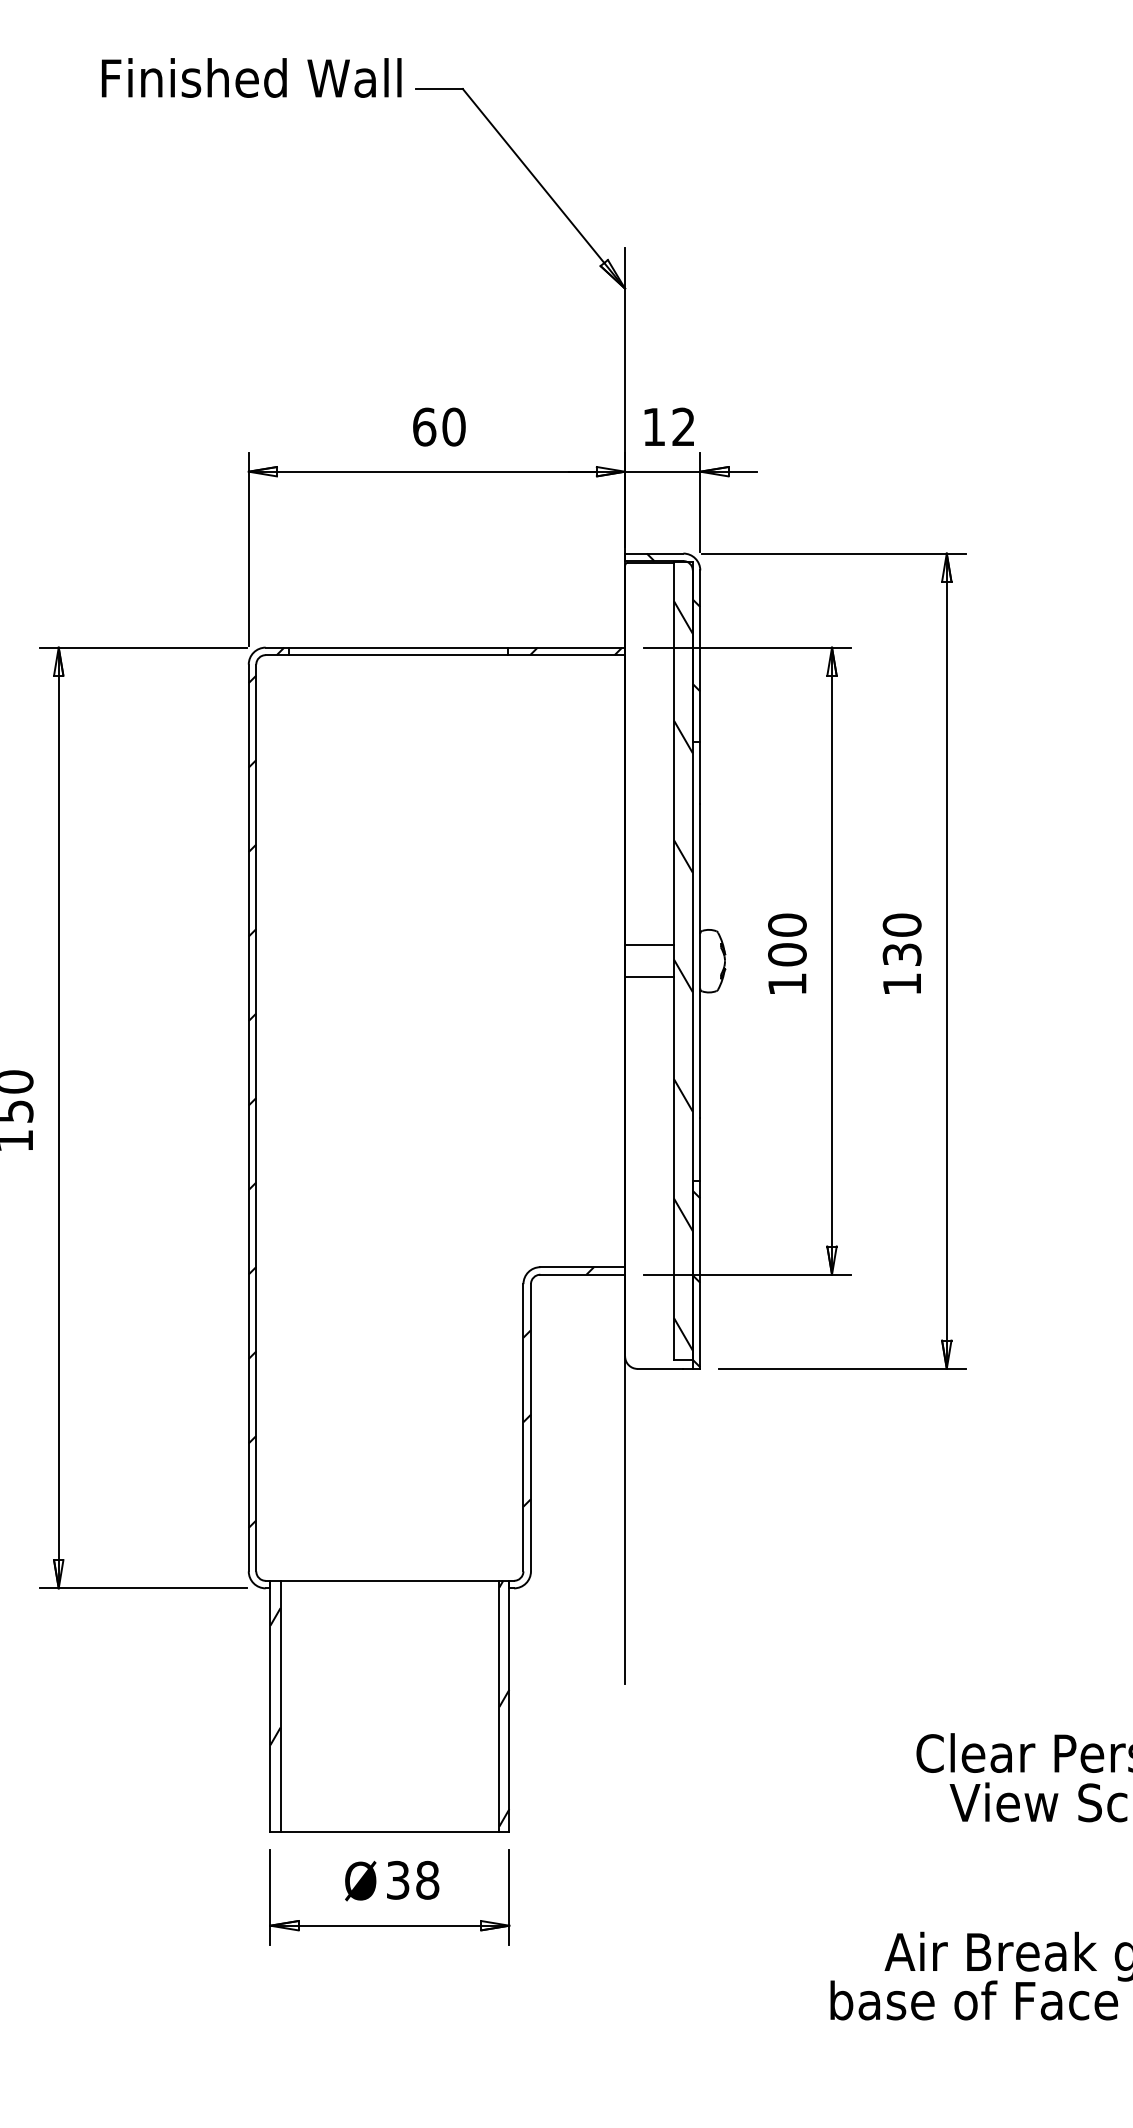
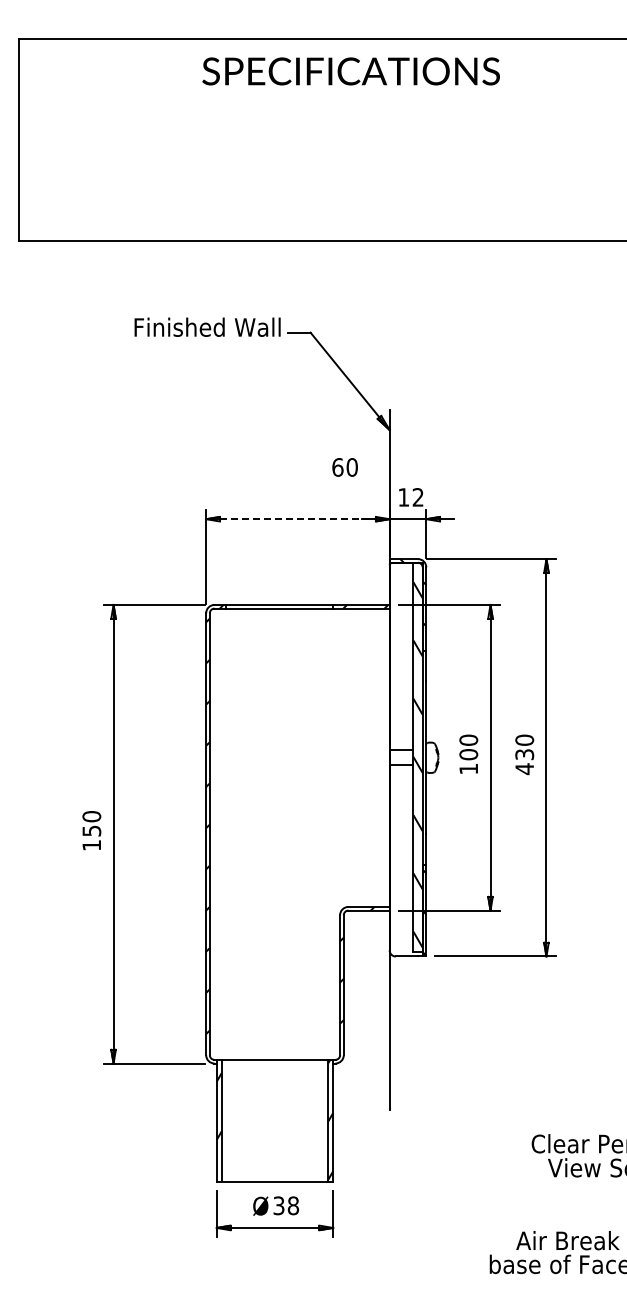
text: (438, 427) -> (344, 467), moved
line: (436, 472) -> (297, 519), solid -> dashed
text: (901, 985) -> (524, 769), 130 -> 430

